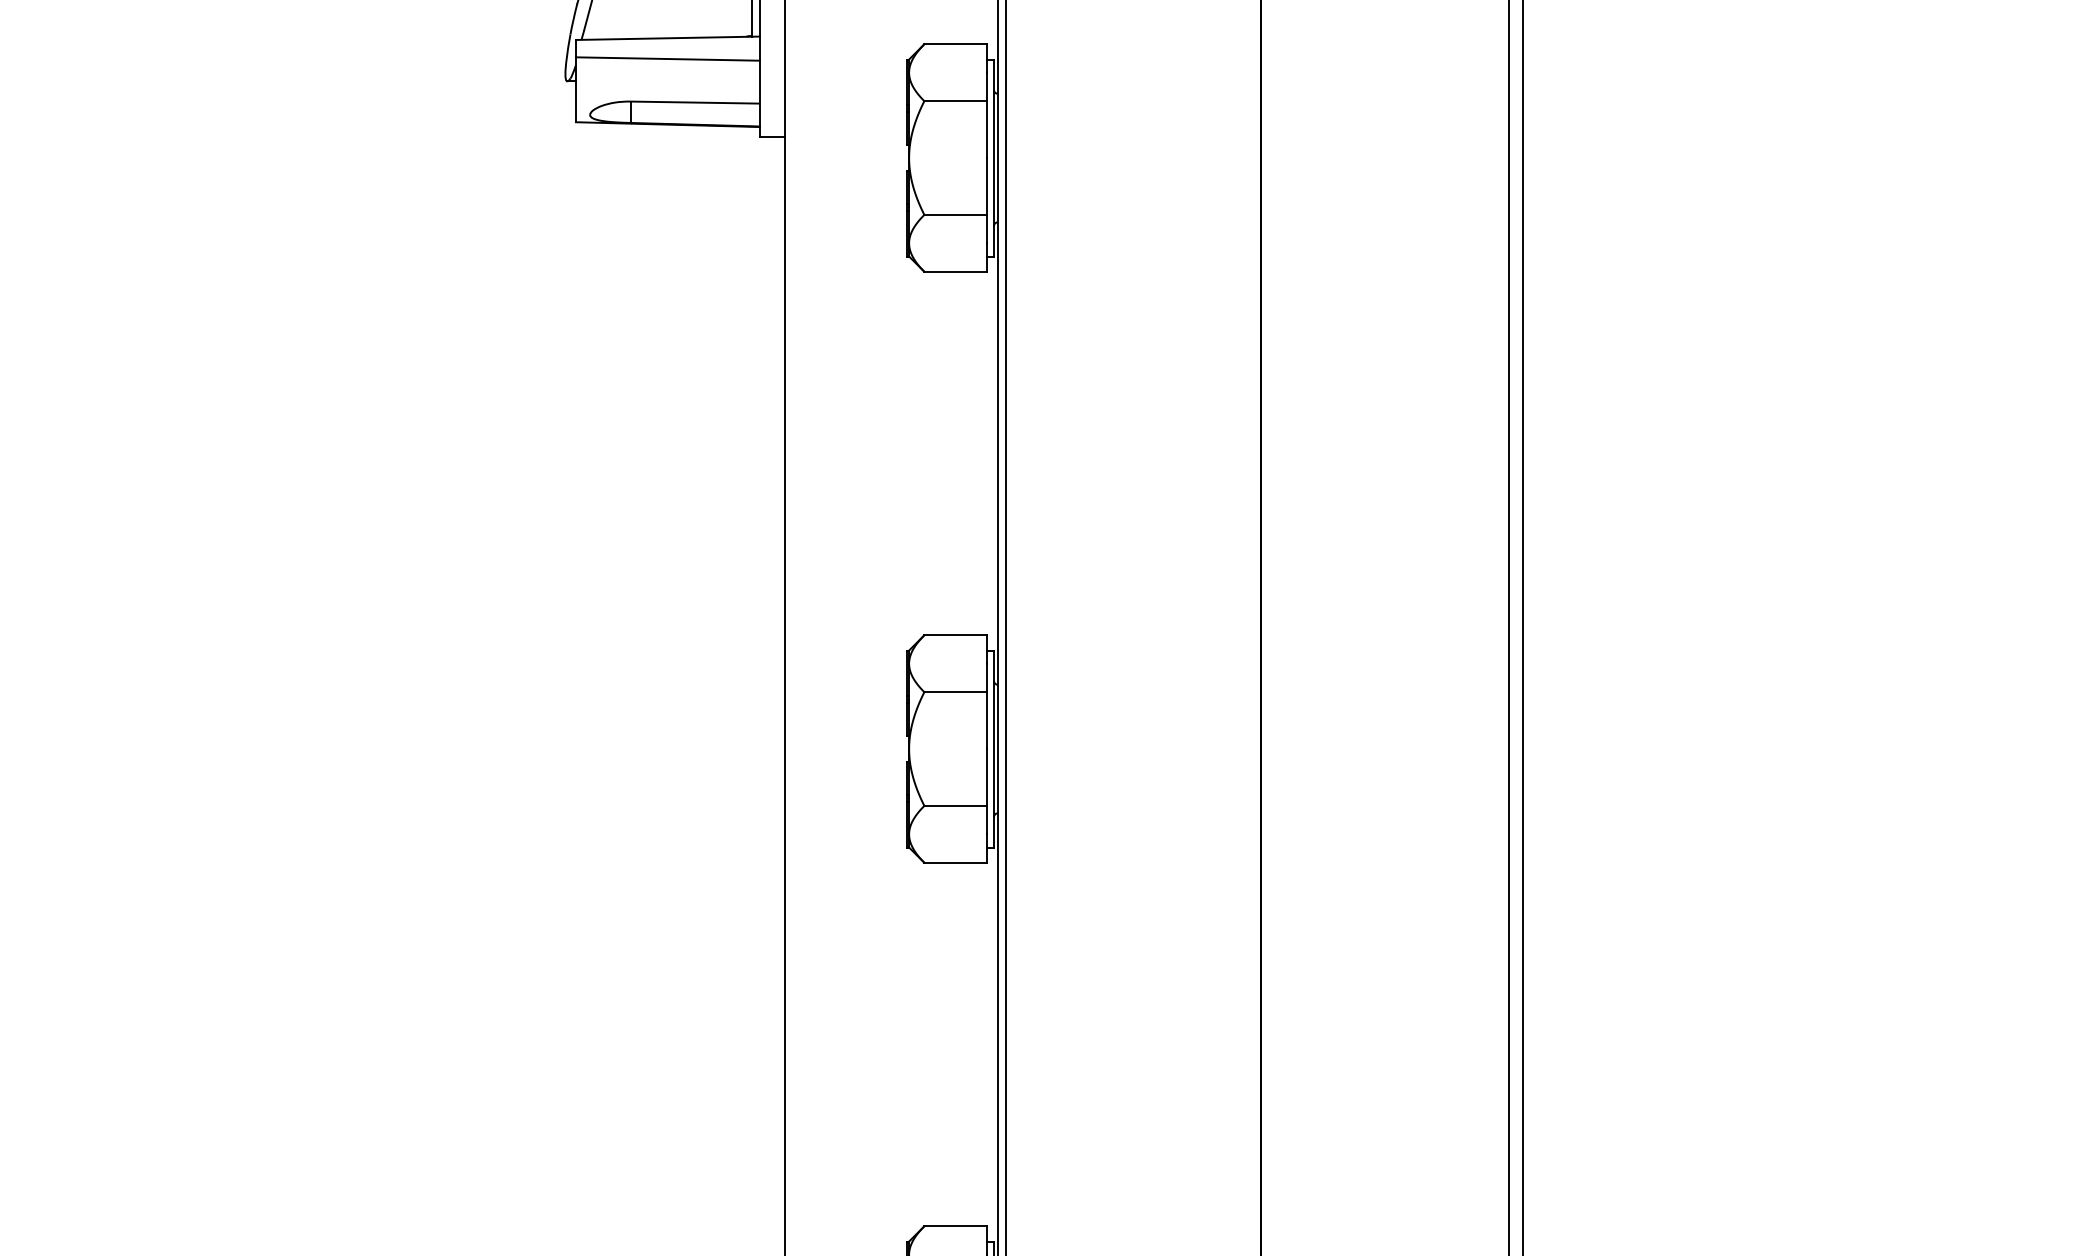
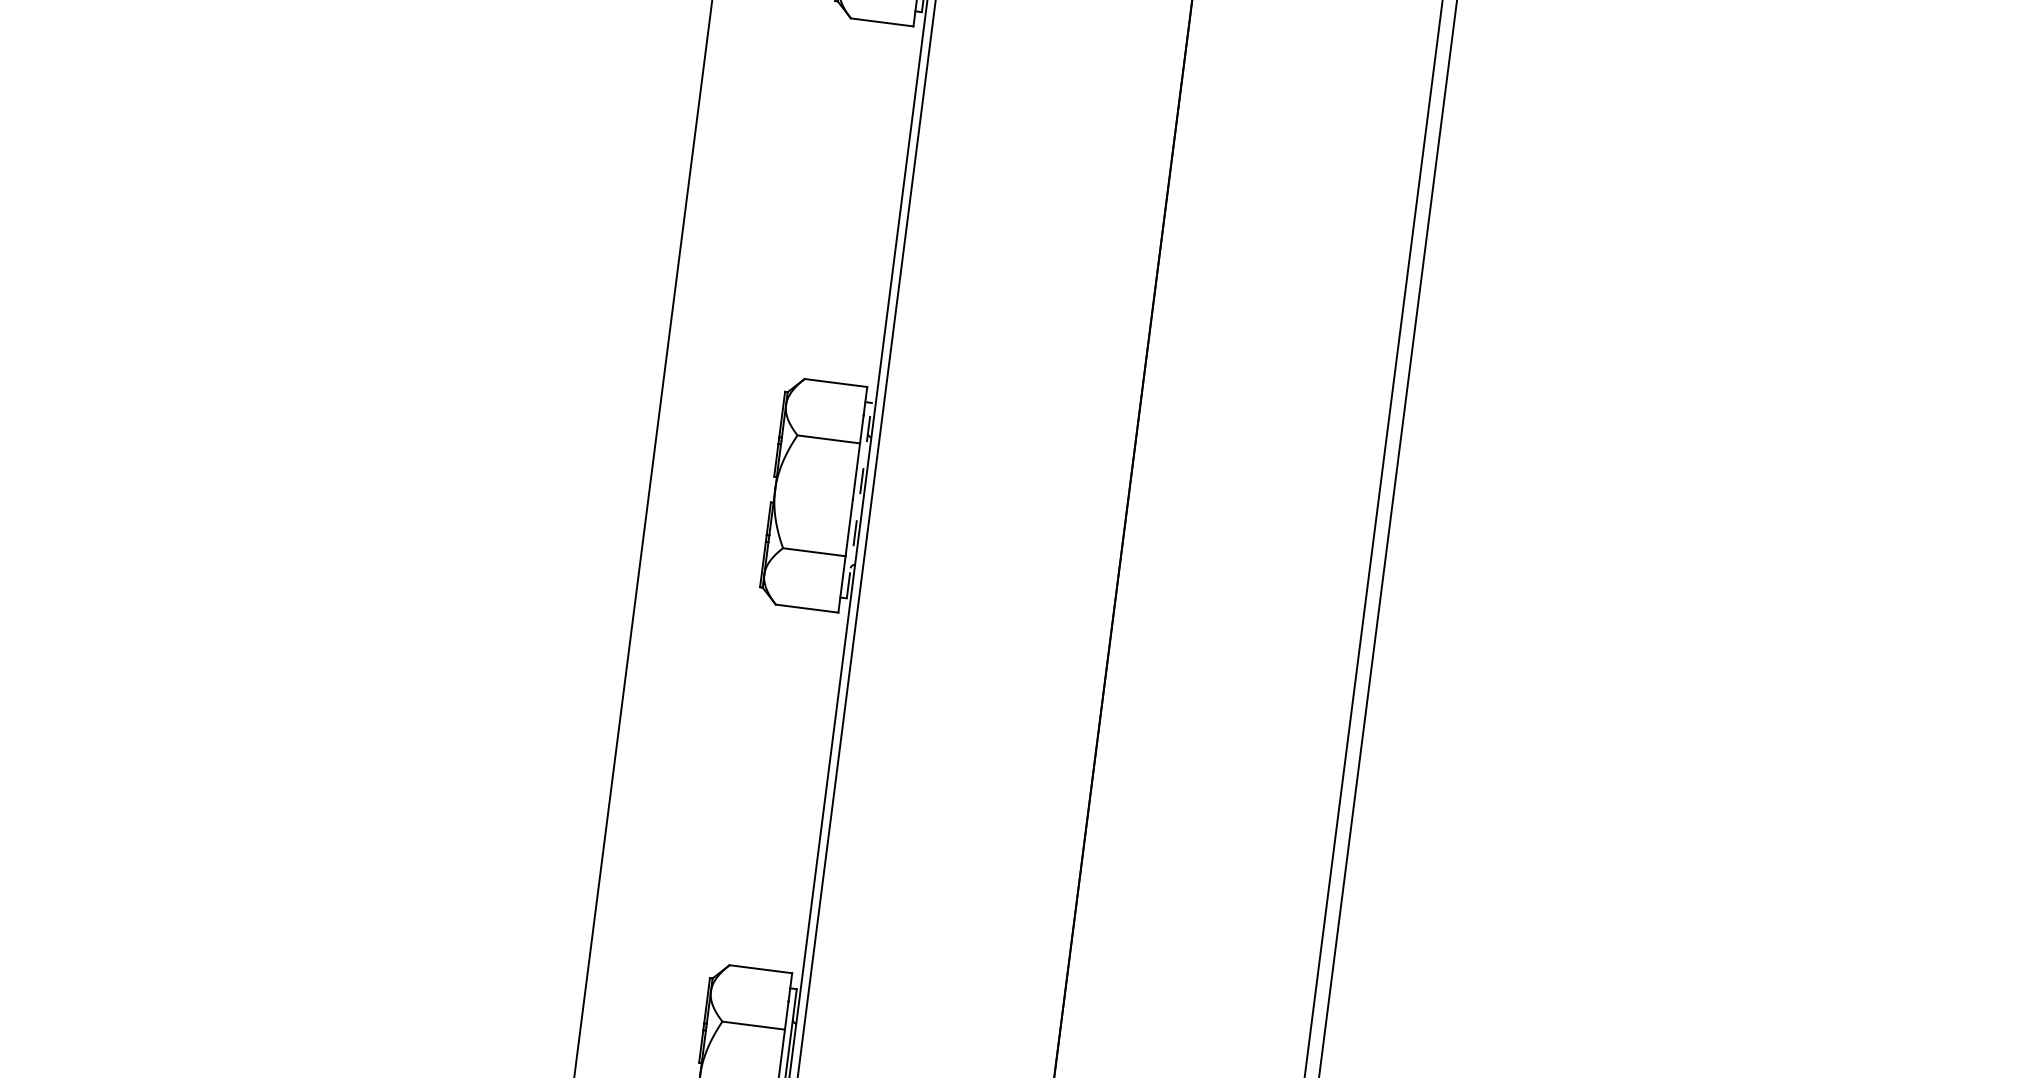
line: (993, 749) -> (858, 501), solid -> dashed

